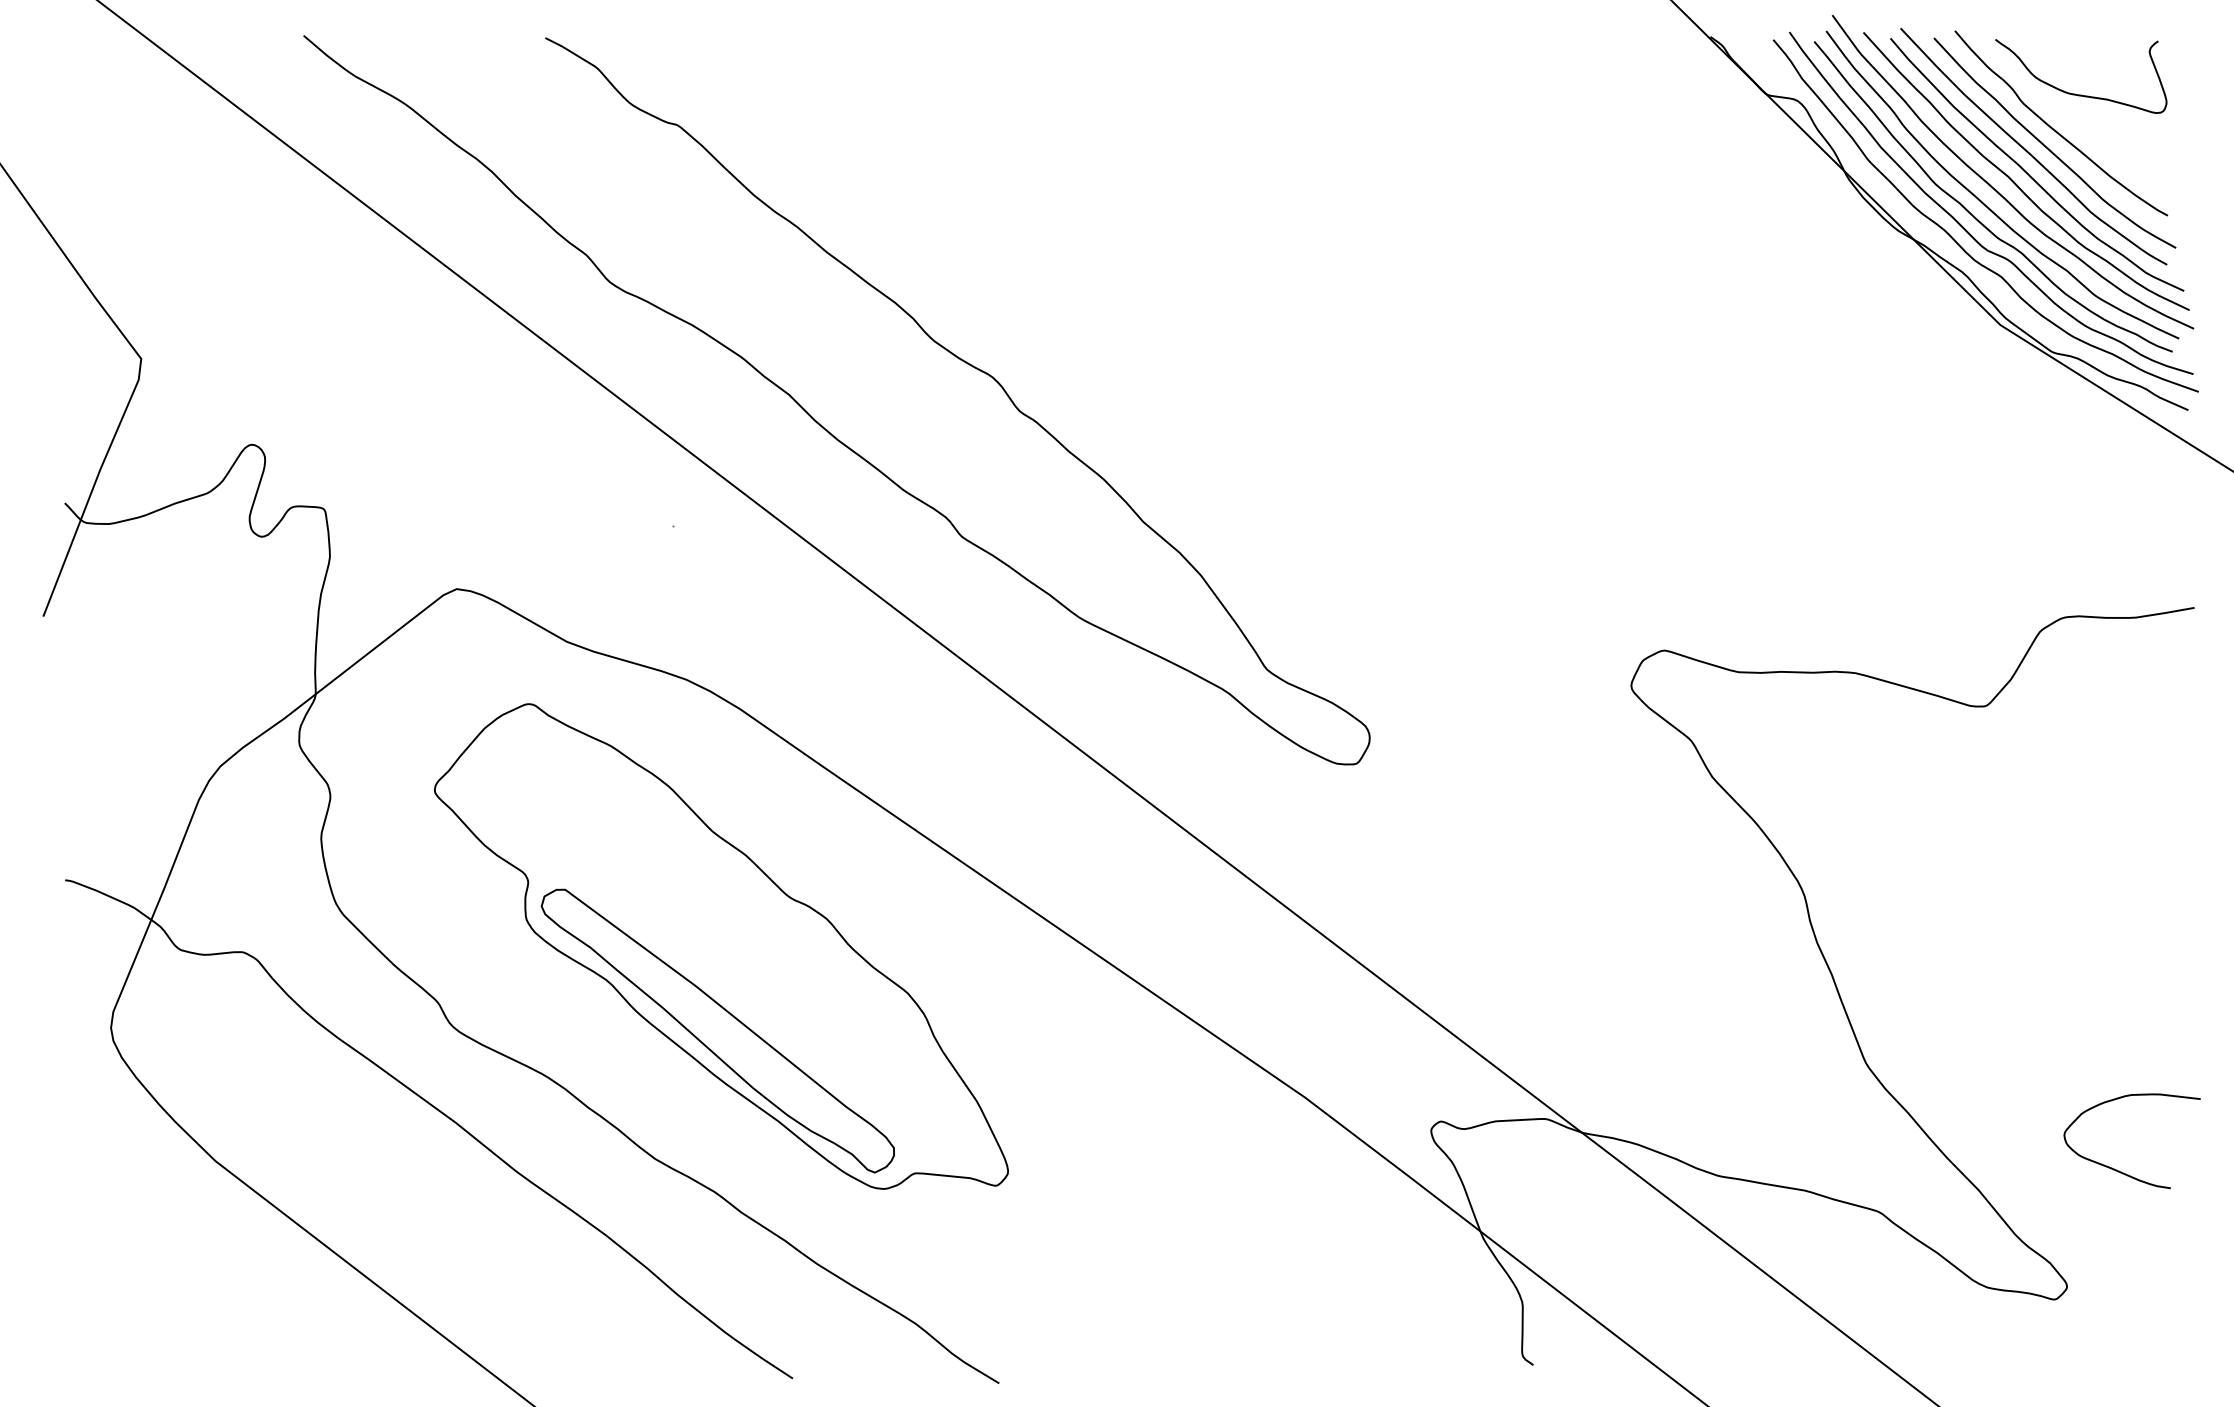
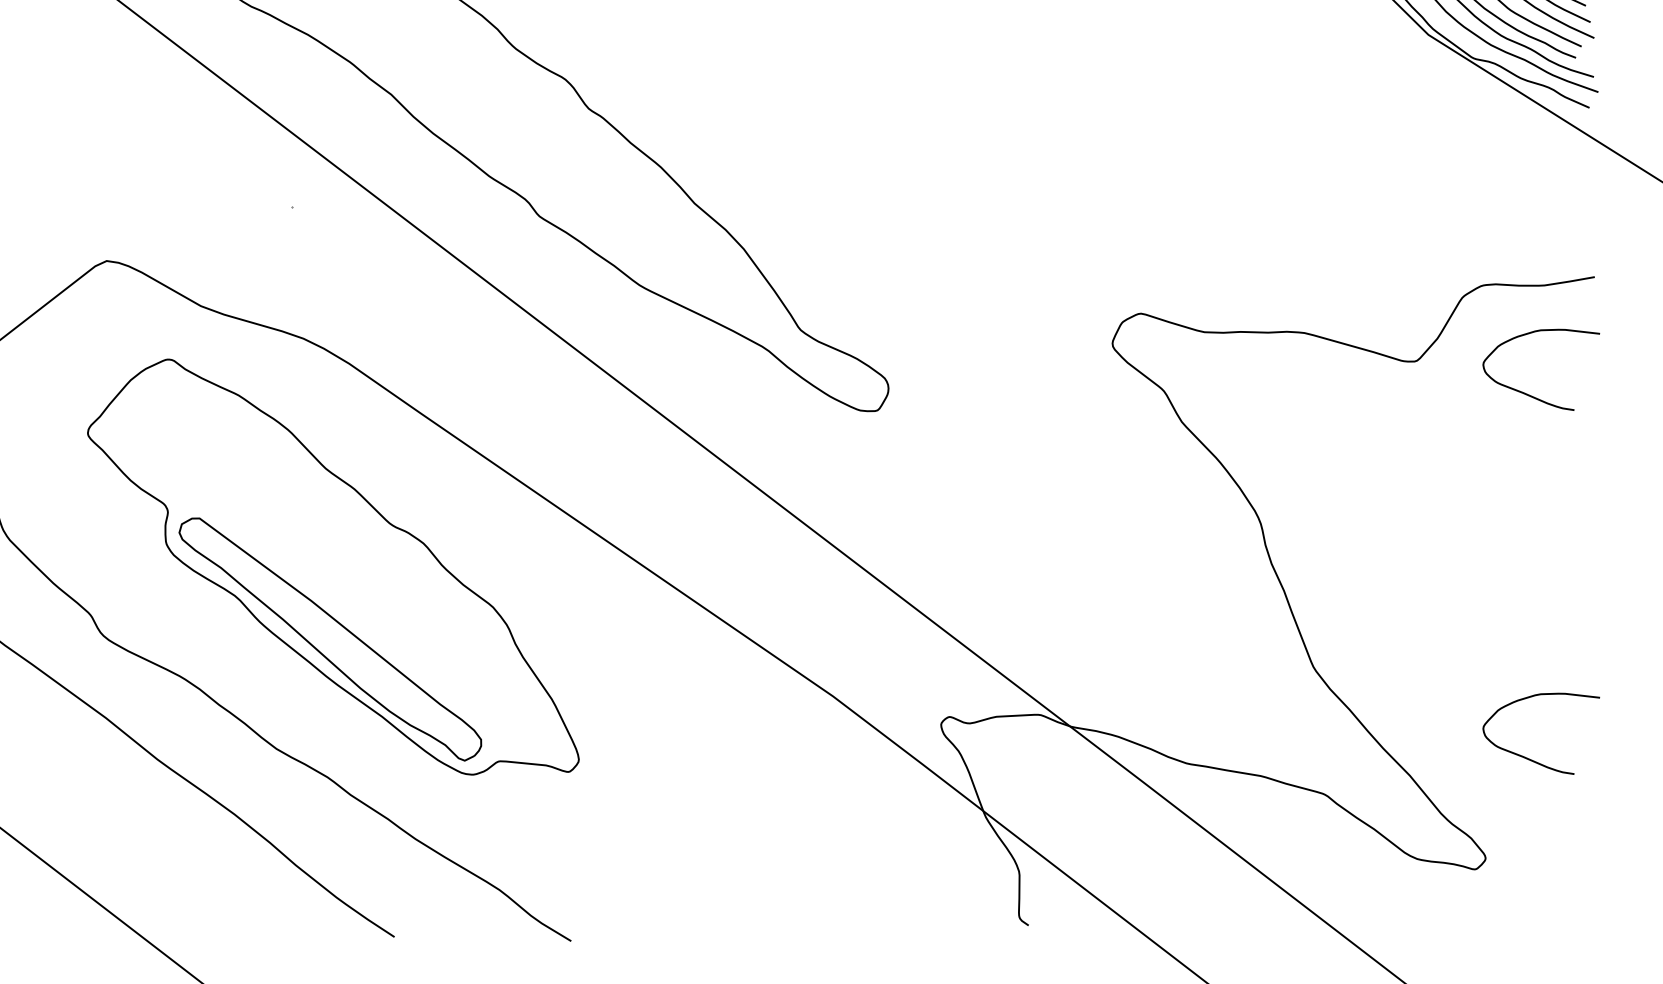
curve: (2119, 745) -> (1530, 394), added

